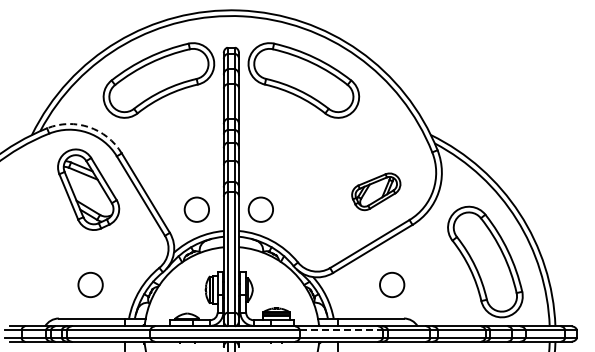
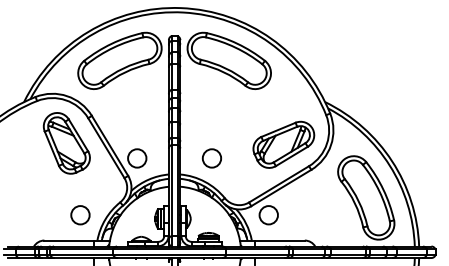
arc: (89, 127) -> (67, 96), dashed -> solid
part: (376, 191) -> (284, 144), size x1.67
circle: (196, 209) -> (136, 158), moved
circle: (260, 209) -> (211, 158), moved
circle: (90, 284) -> (80, 214), moved
circle: (392, 284) -> (269, 214), moved
line: (341, 330) -> (257, 249), dashed -> solid

